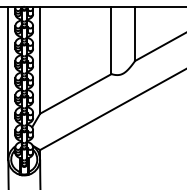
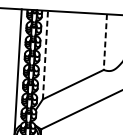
line: (111, 40) -> (105, 42), solid -> dashed
line: (40, 59) -> (45, 54), solid -> dashed

